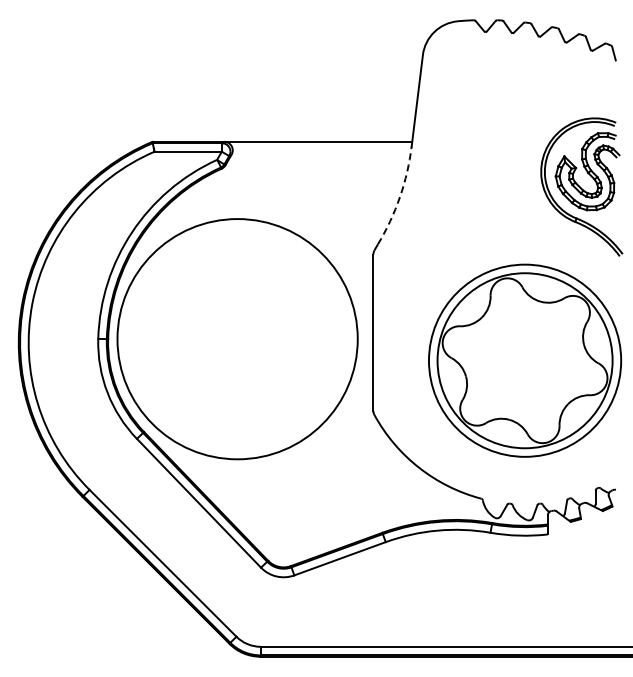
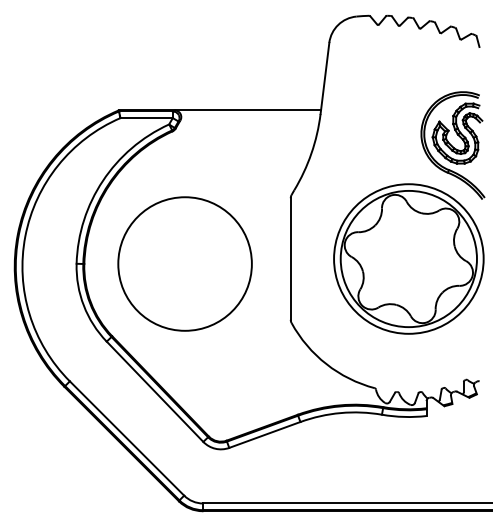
arc: (399, 197) -> (311, 153), dashed -> solid
circle: (237, 339) -> (185, 264), size x0.71
part: (525, 360) -> (409, 258), moved

